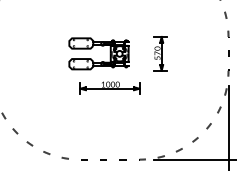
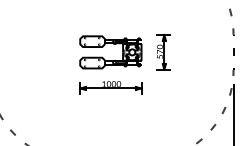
part: (101, 46) -> (113, 44), moved

